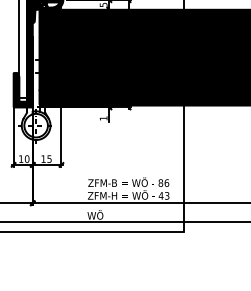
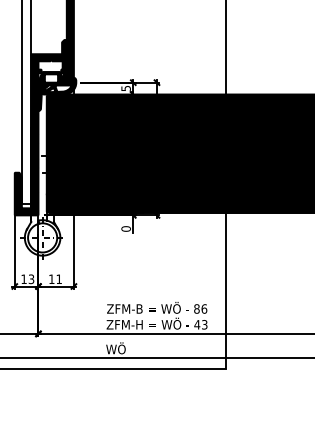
text: (103, 118) -> (125, 228), 1 -> 0
text: (27, 159) -> (31, 279), 10 -> 13
text: (48, 159) -> (58, 279), 15 -> 11

